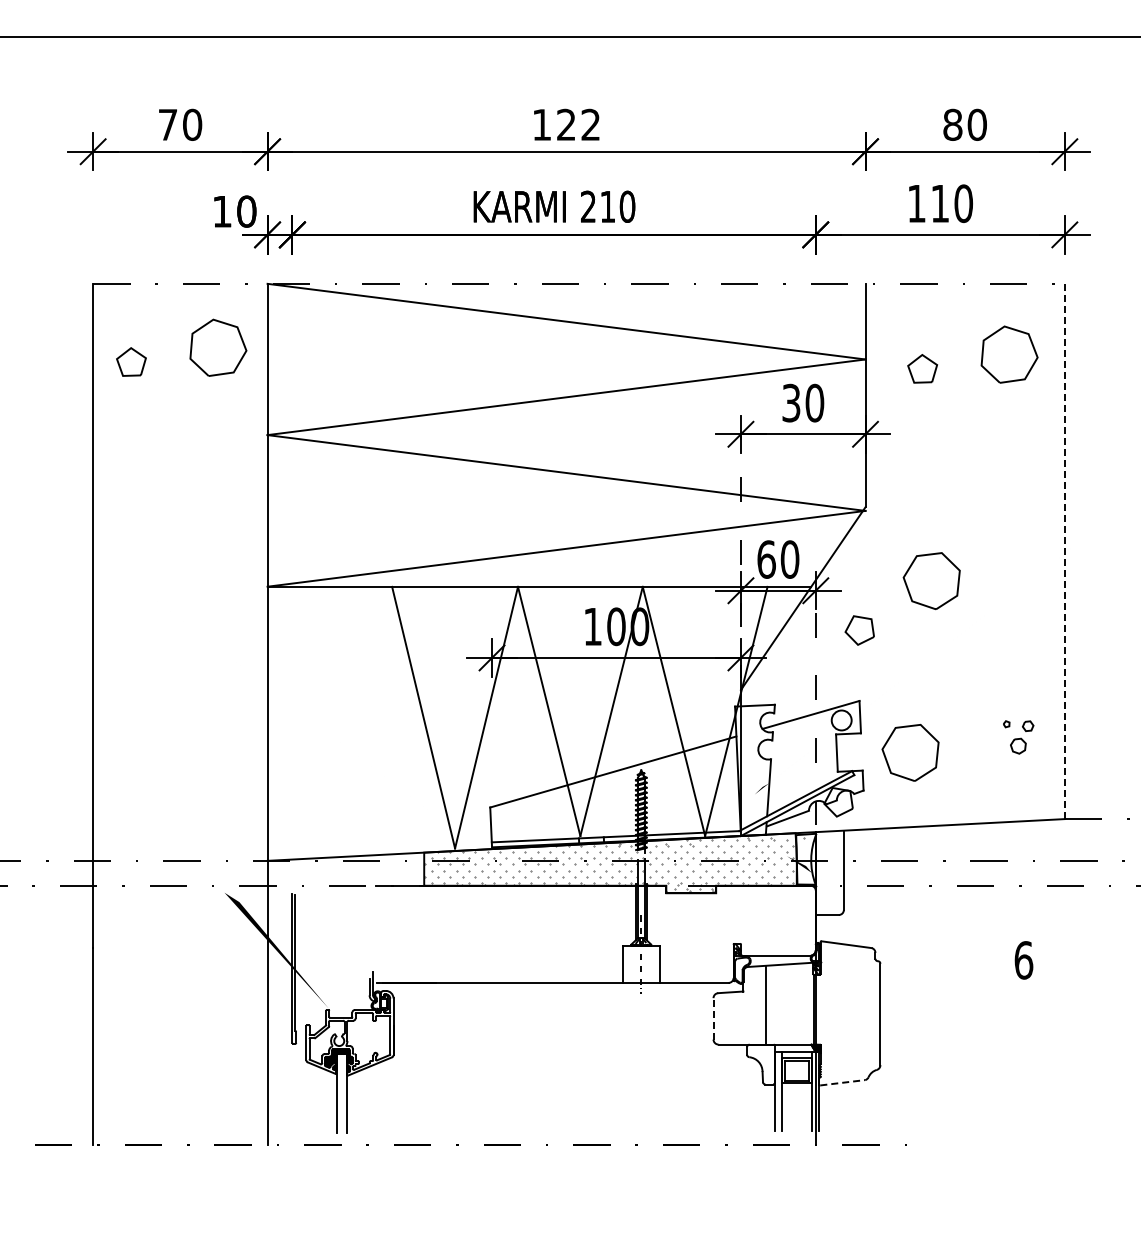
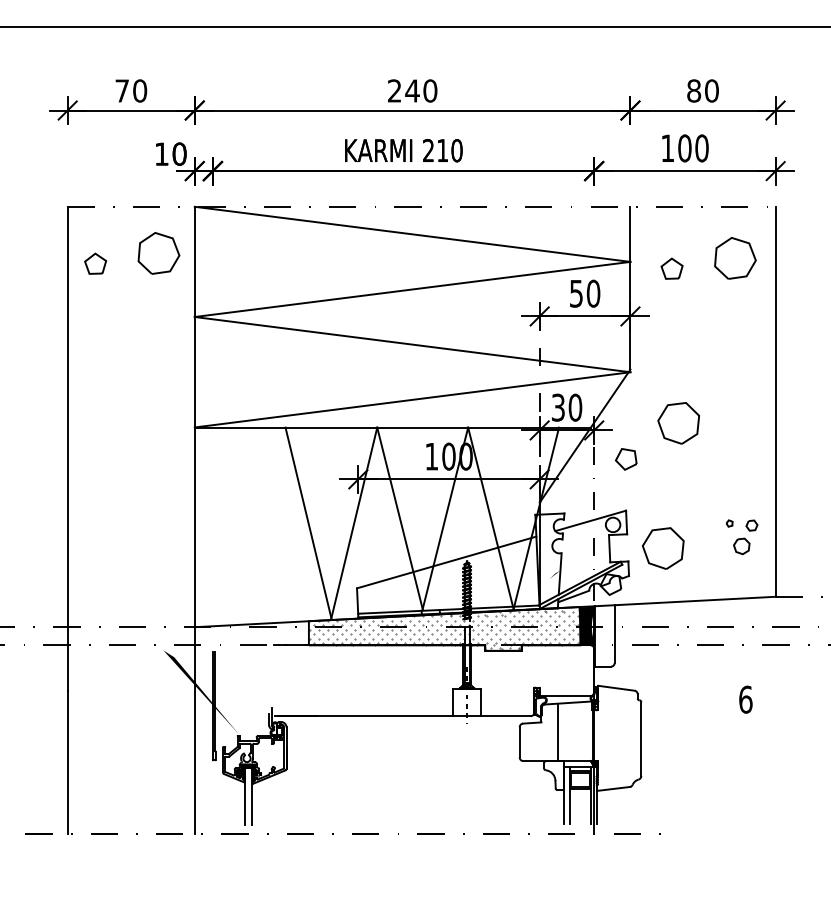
text: (566, 124) -> (412, 90), 122 -> 240
text: (940, 203) -> (685, 148), 110 -> 100
text: (791, 402) -> (576, 293), 30 -> 50
line: (1064, 551) -> (775, 401), dashed -> solid
text: (766, 559) -> (558, 407), 60 -> 30
part: (1018, 737) -> (741, 537), size x1.43
hatch: (806, 858) -> (587, 625), added
line: (713, 1018) -> (519, 742), dashed -> solid
line: (842, 1082) -> (613, 788), dashed -> solid

